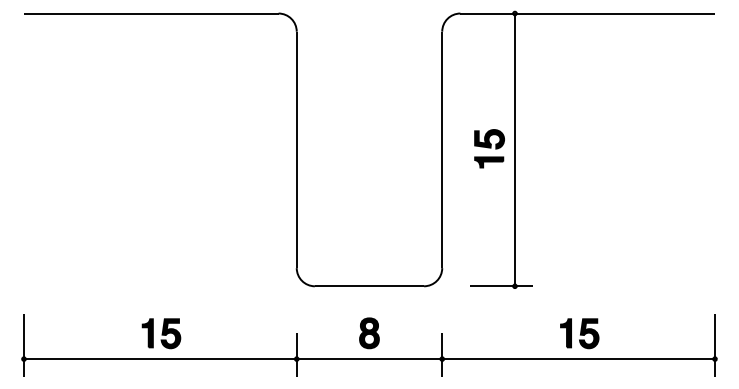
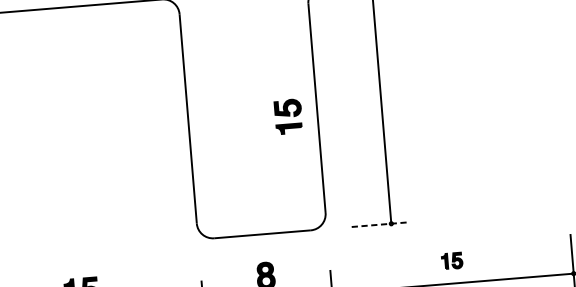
part: (489, 148) -> (288, 116), moved
line: (502, 286) -> (380, 224), solid -> dashed
part: (579, 333) -> (451, 260), size x0.6

